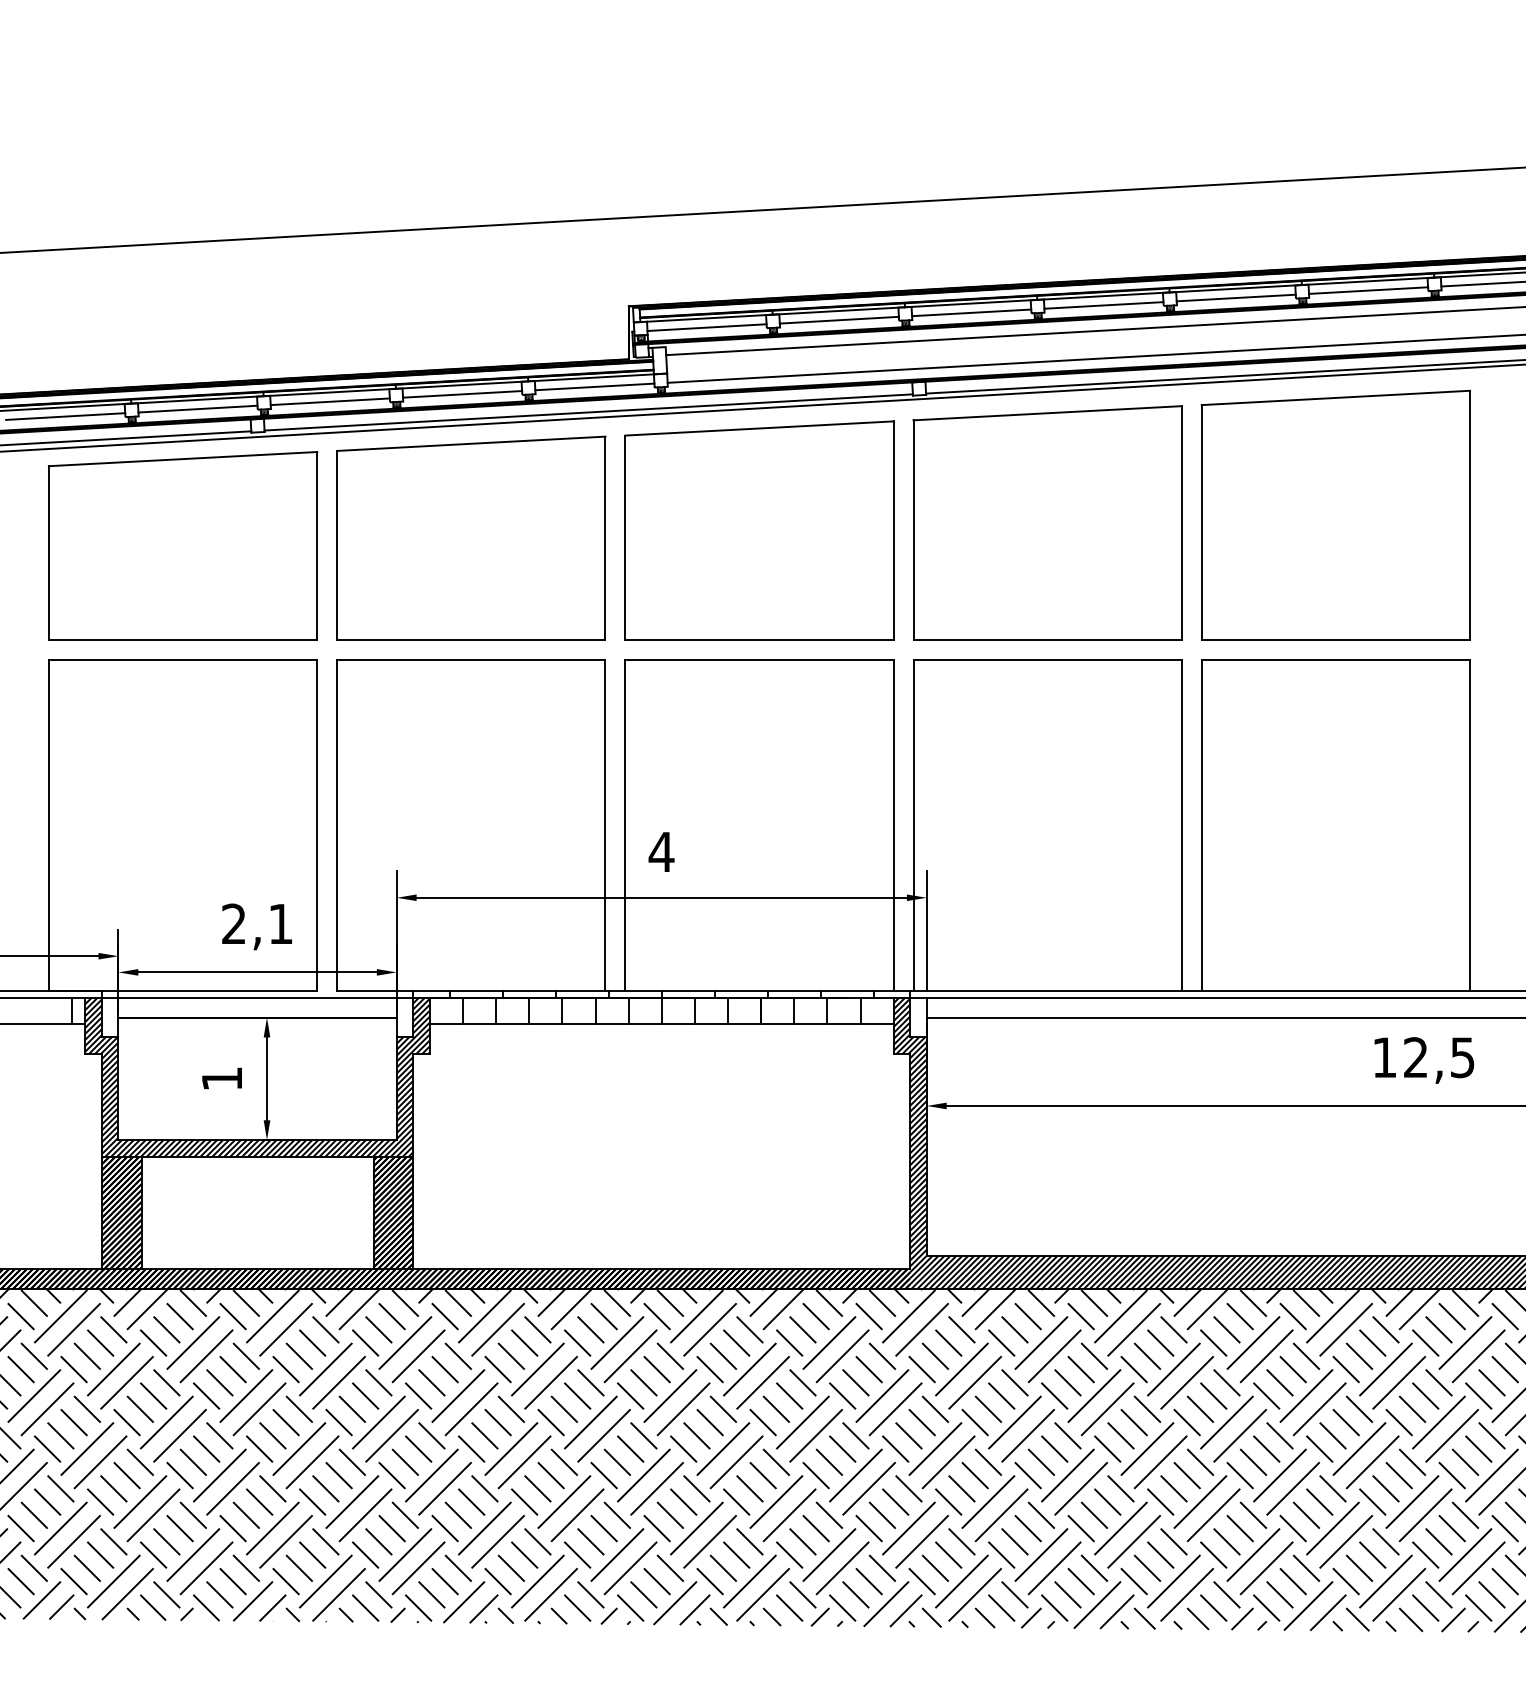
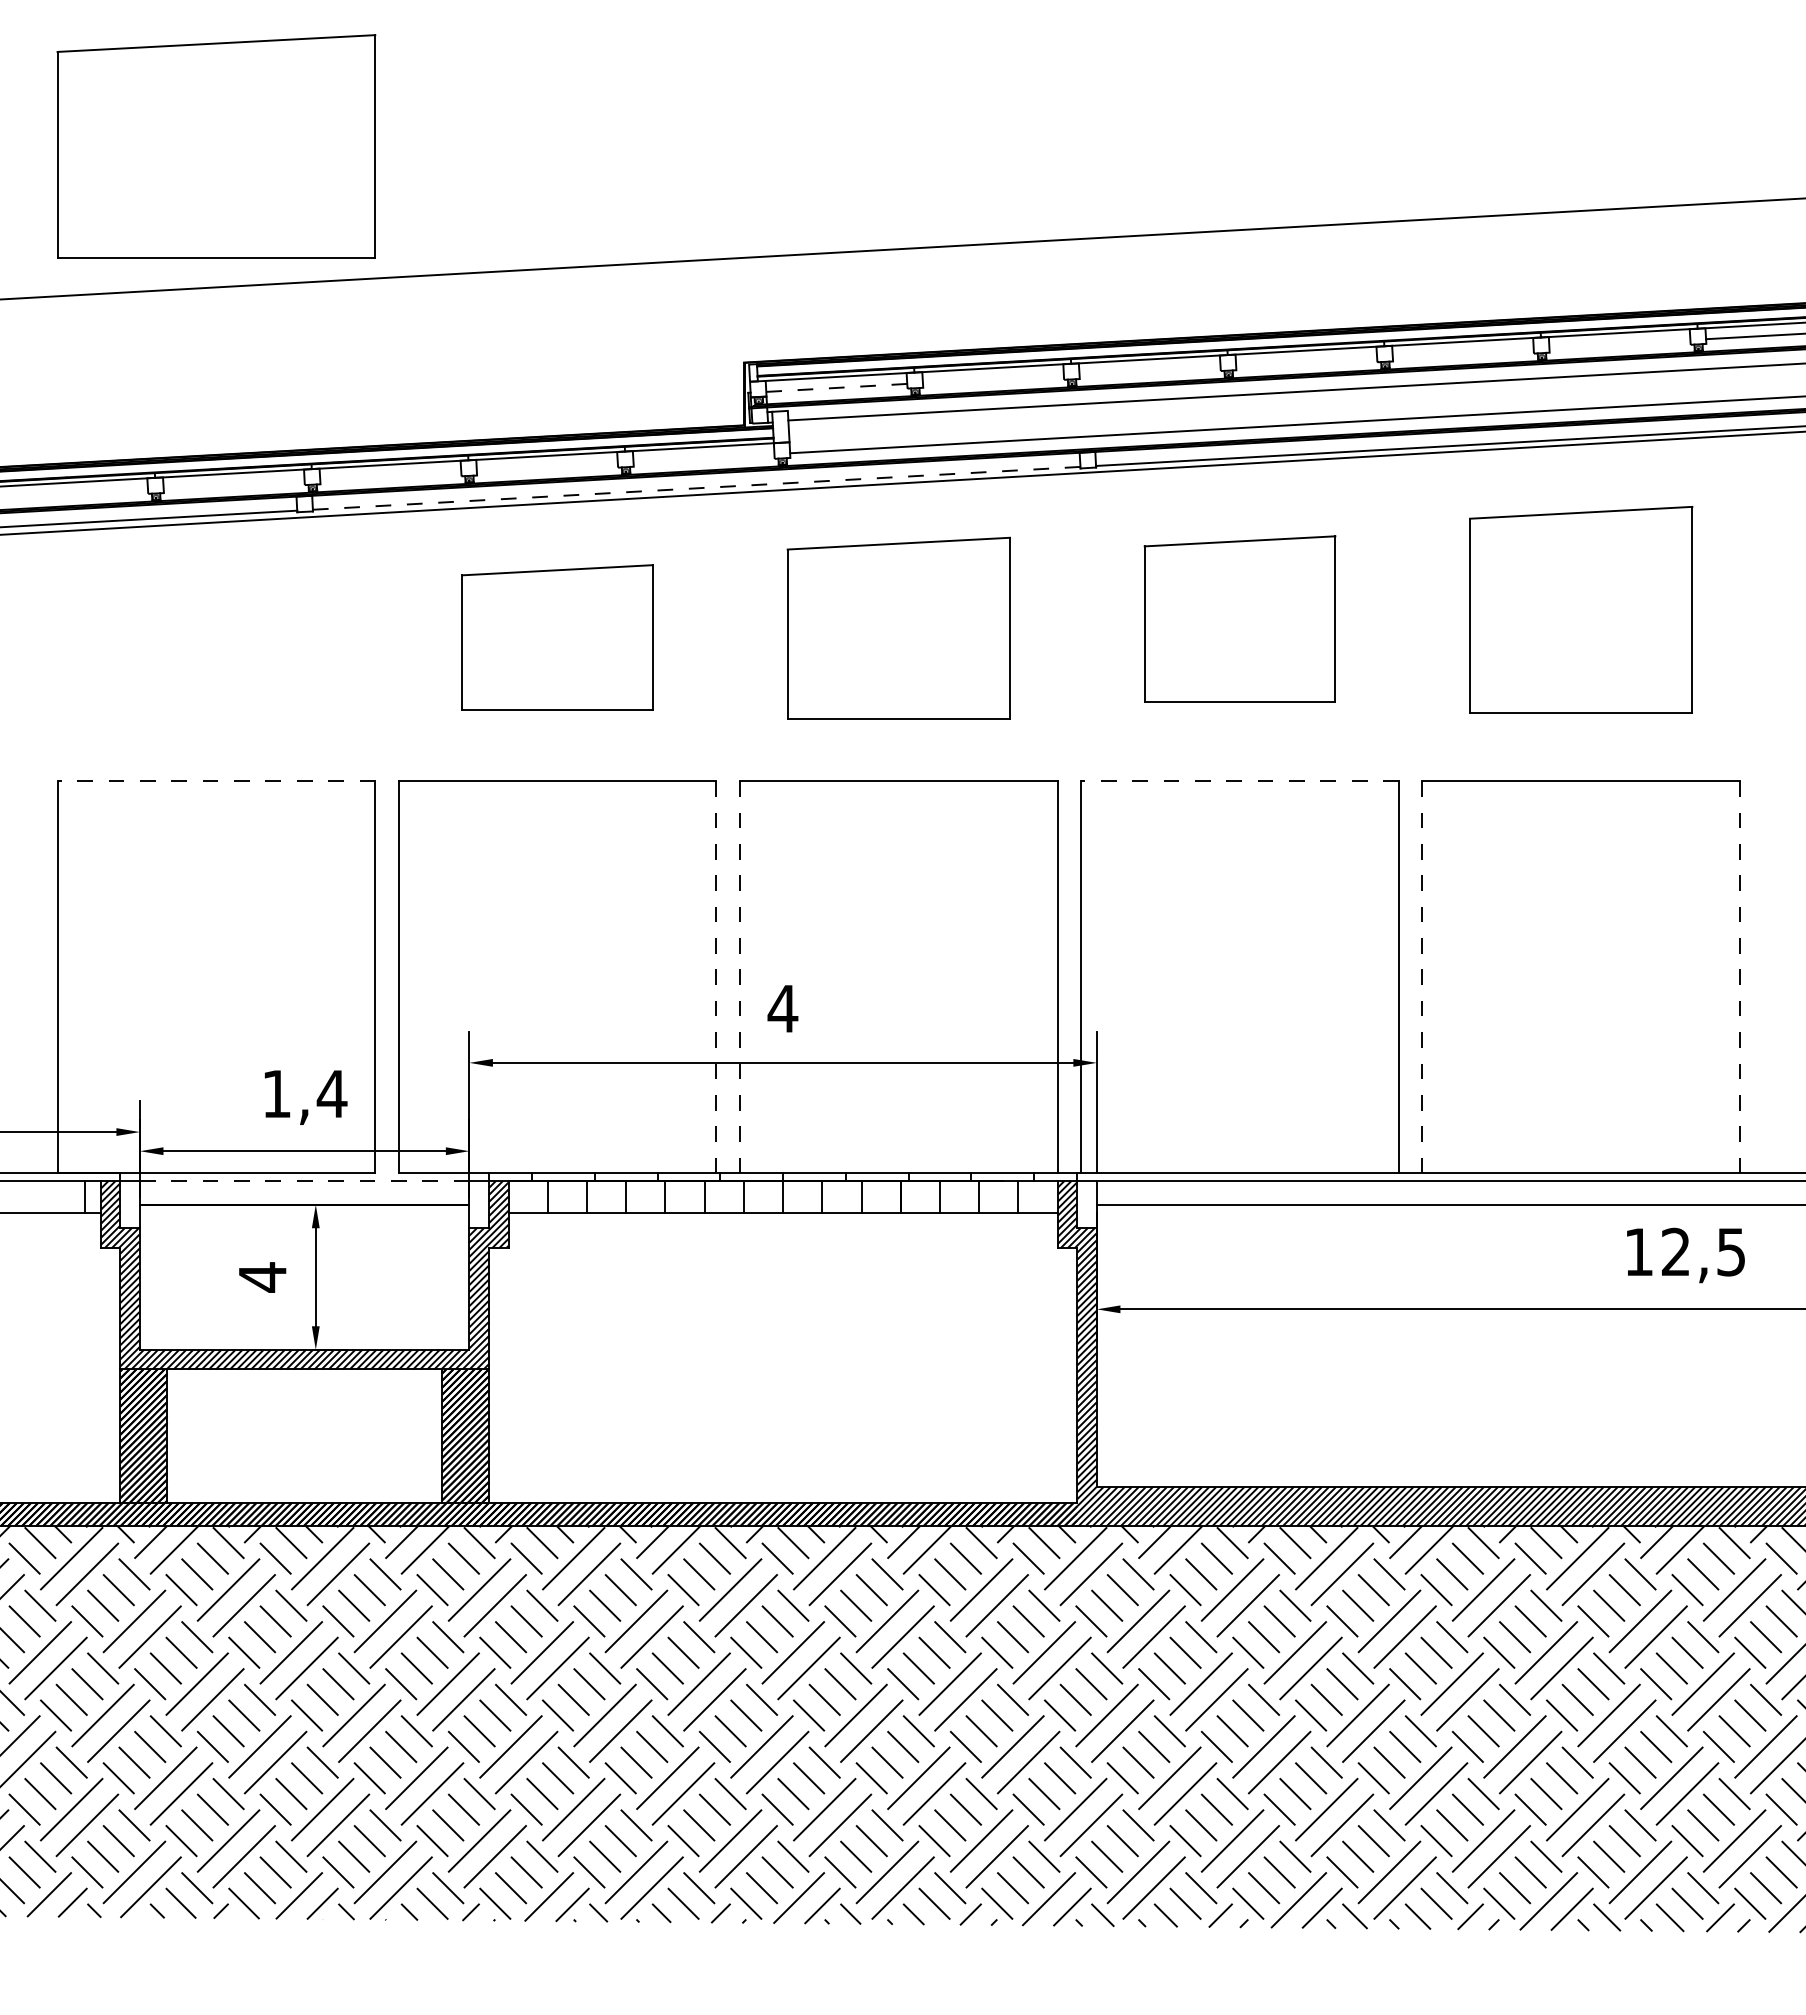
line: (1368, 290) -> (1619, 344), removed
line: (1235, 297) -> (1462, 352), removed
line: (1103, 305) -> (1306, 361), removed
line: (971, 312) -> (1149, 370), removed
line: (838, 320) -> (992, 379), removed
line: (706, 327) -> (836, 387), solid -> dashed
line: (594, 387) -> (703, 458), removed
line: (461, 394) -> (546, 466), removed
line: (330, 401) -> (390, 475), removed
line: (197, 409) -> (233, 484), removed
line: (588, 412) -> (696, 488), solid -> dashed
line: (64, 416) -> (76, 493), removed
part: (1335, 514) -> (1580, 609), size x0.7
part: (1047, 523) -> (1239, 619), size x0.6
part: (759, 530) -> (898, 628), size x0.7
part: (471, 538) -> (557, 637), size x0.6
part: (183, 546) -> (216, 146), moved
line: (183, 660) -> (216, 781), solid -> dashed
line: (1048, 660) -> (1240, 781), solid -> dashed
line: (605, 825) -> (716, 977), solid -> dashed
line: (625, 825) -> (740, 977), solid -> dashed
line: (1201, 825) -> (1422, 977), solid -> dashed
line: (1470, 825) -> (1740, 977), solid -> dashed
text: (257, 923) -> (304, 1093), 2,1 -> 1,4
line: (257, 997) -> (304, 1181), solid -> dashed
text: (221, 1079) -> (262, 1277), 1 -> 4

